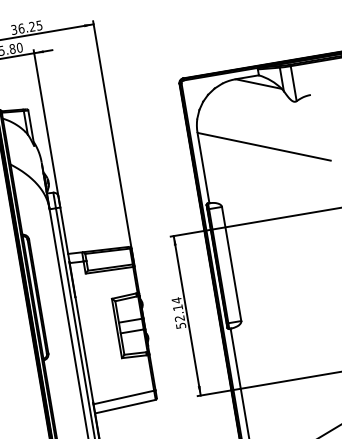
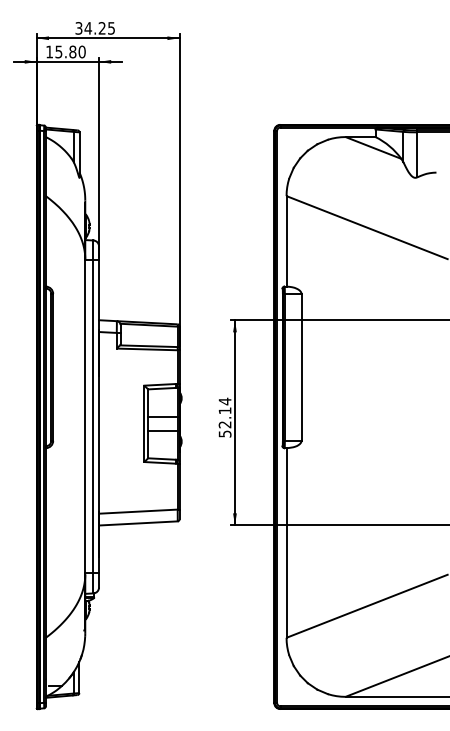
text: (21, 28) -> (88, 28), 36.25 -> 34.25

